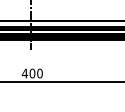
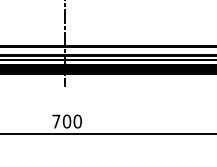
text: (24, 73) -> (55, 121), 400 -> 700

